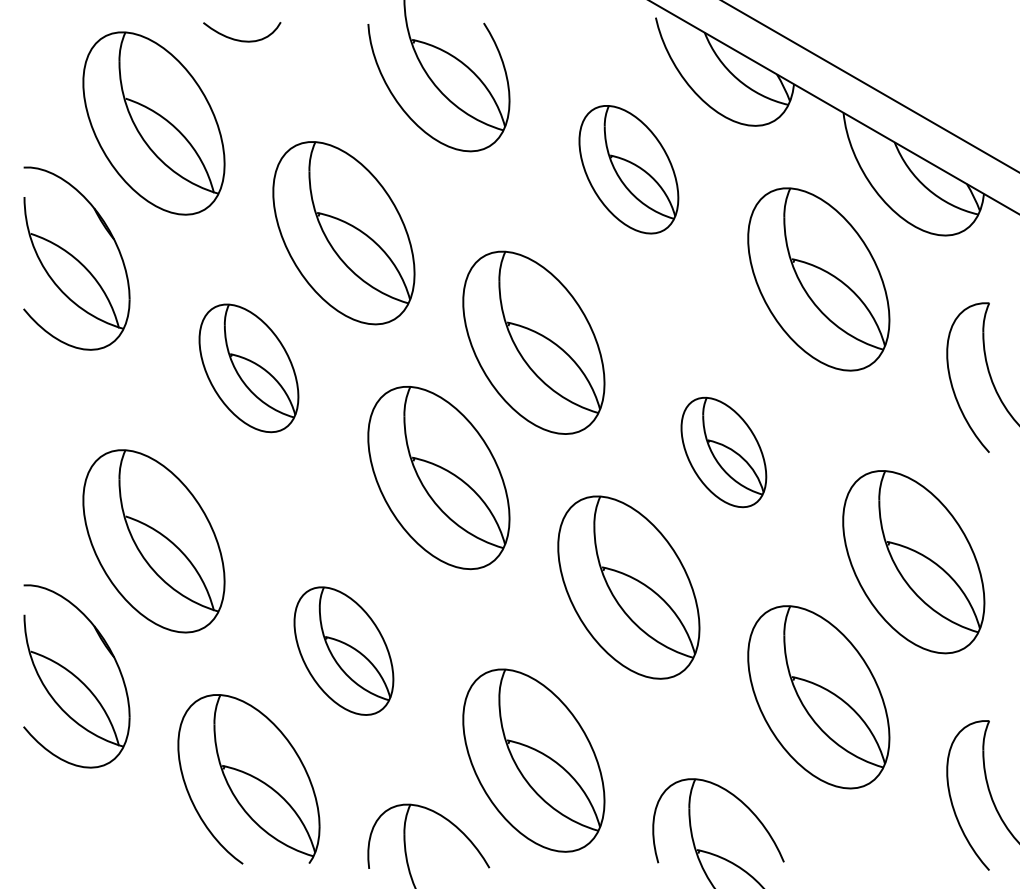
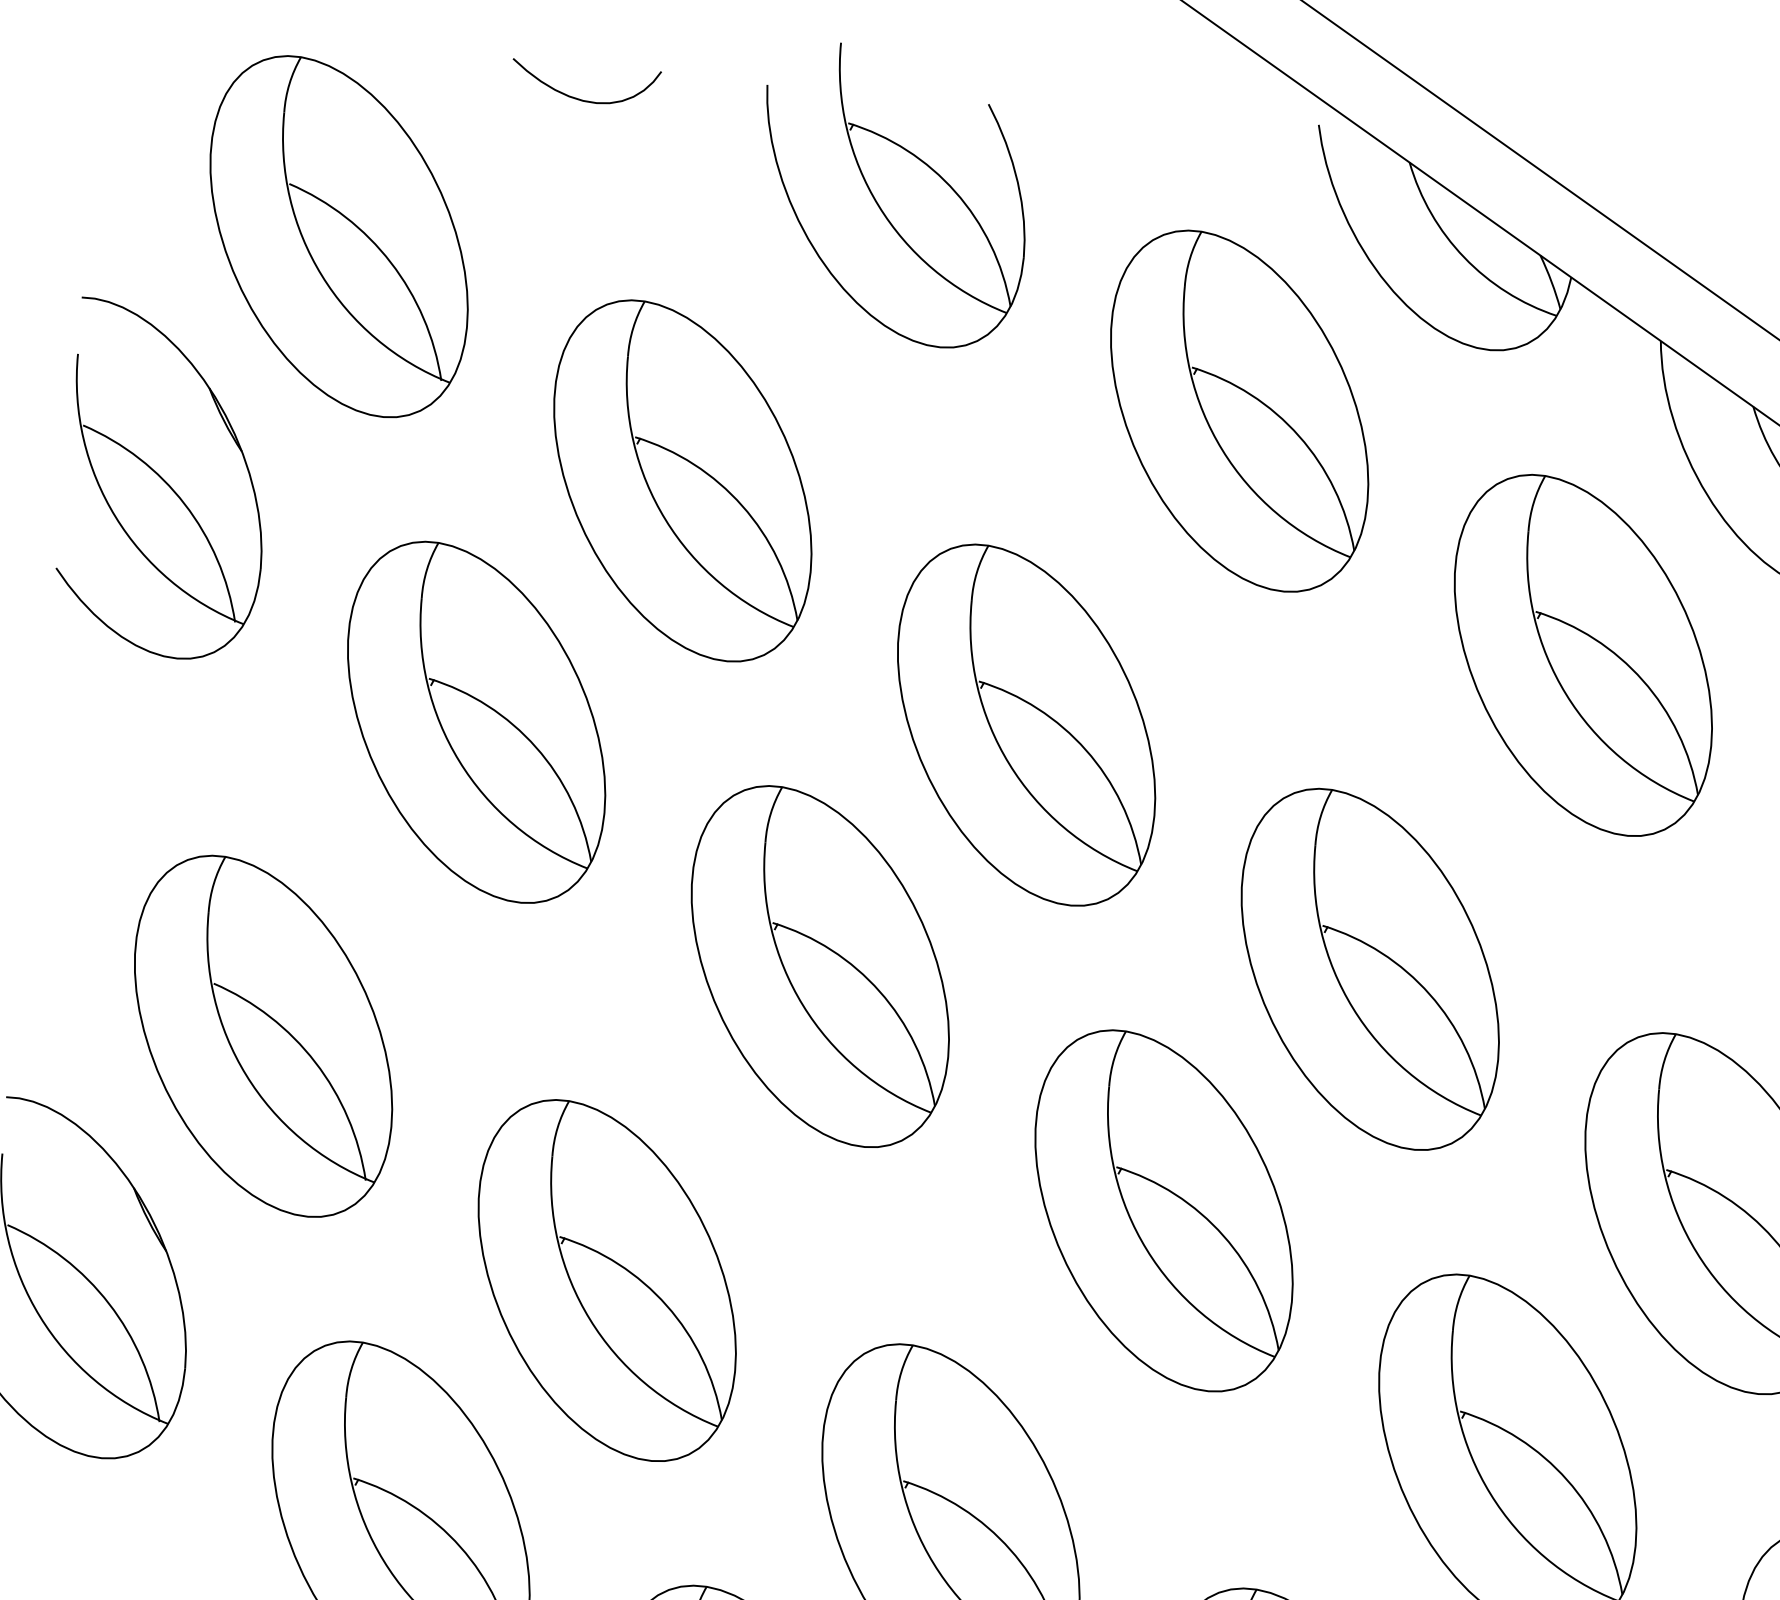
curve: (239, 39) -> (579, 97), moved
part: (628, 169) -> (1238, 410), size x1.43
part: (248, 368) -> (475, 722), size x1.43
part: (723, 452) -> (1369, 969), size x1.67
part: (343, 651) -> (606, 1281), size x1.43

